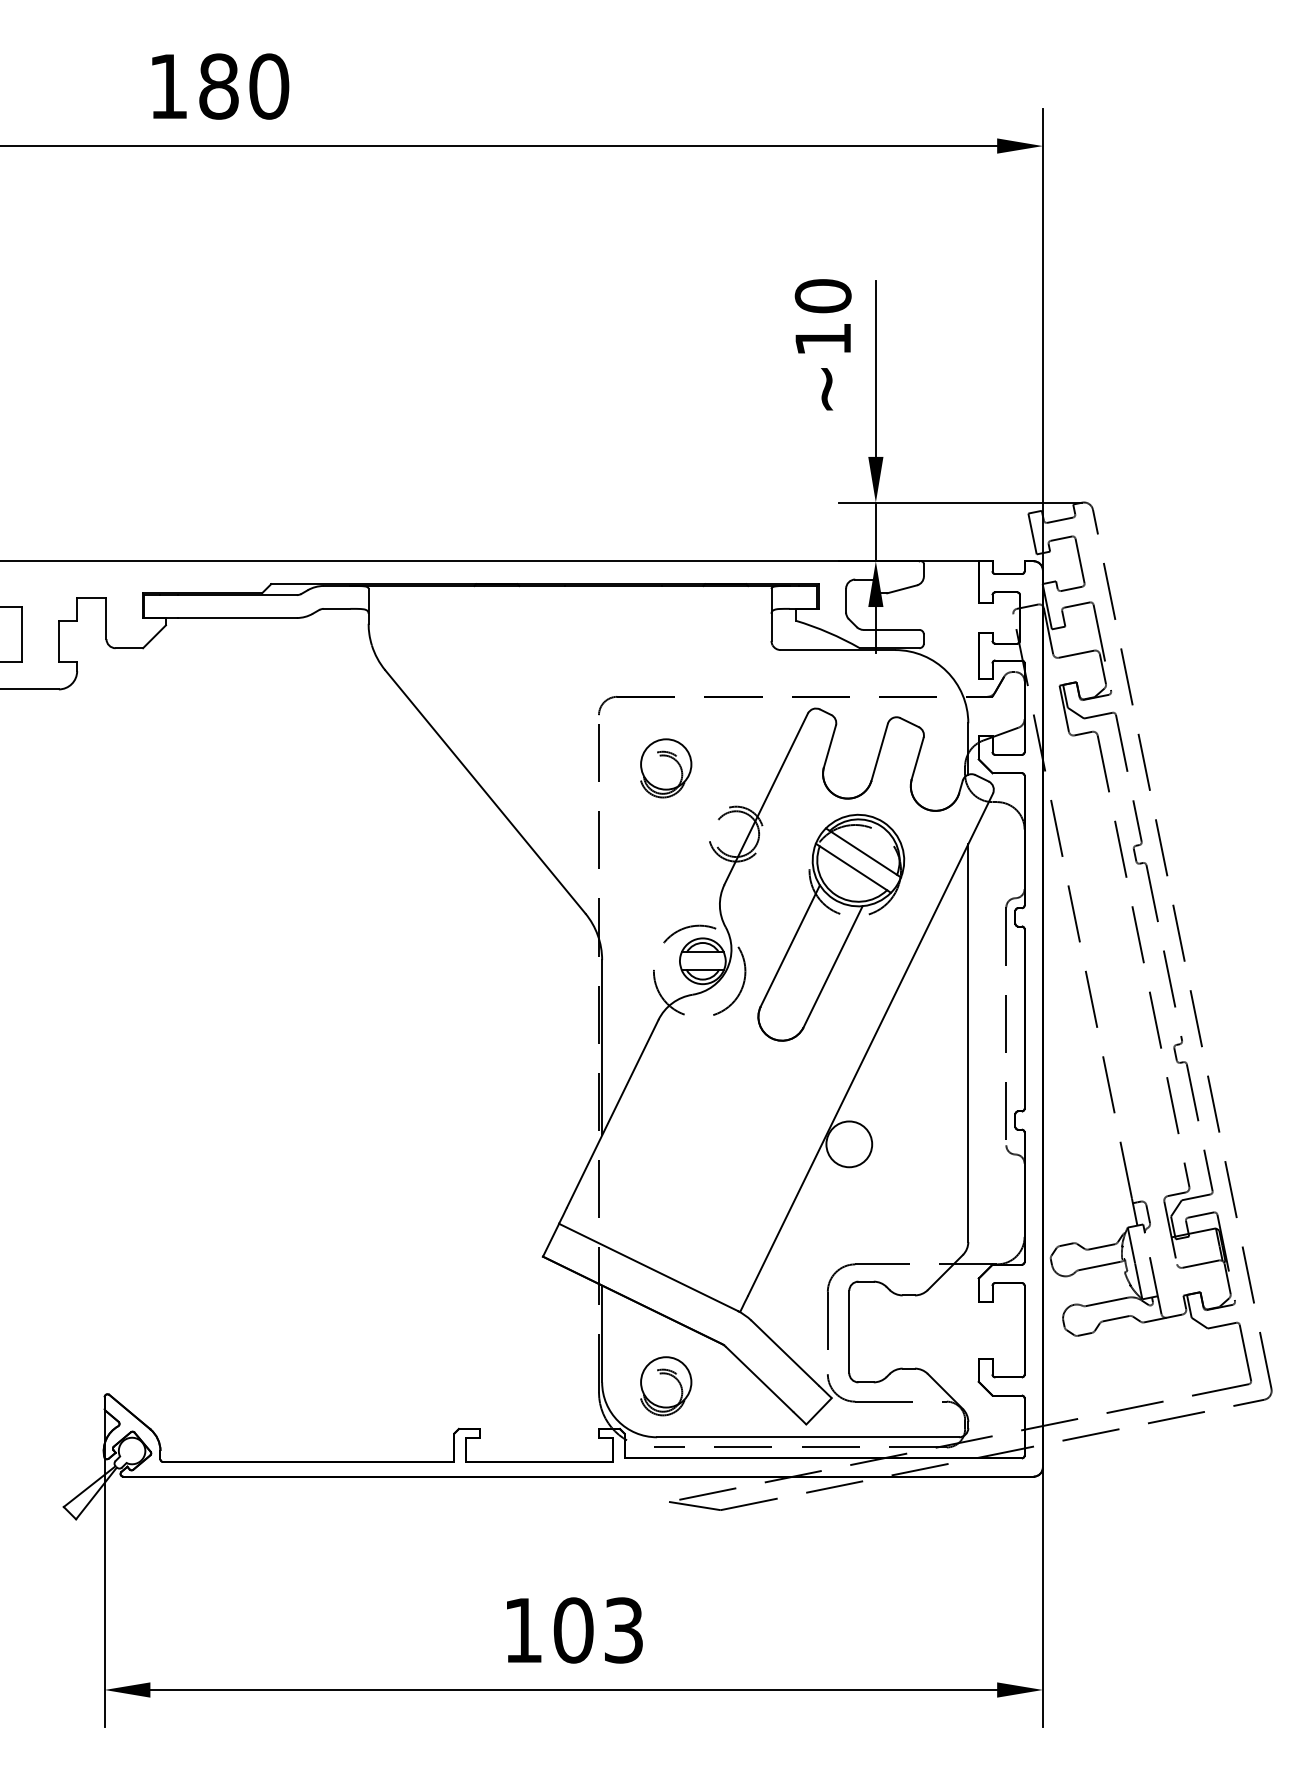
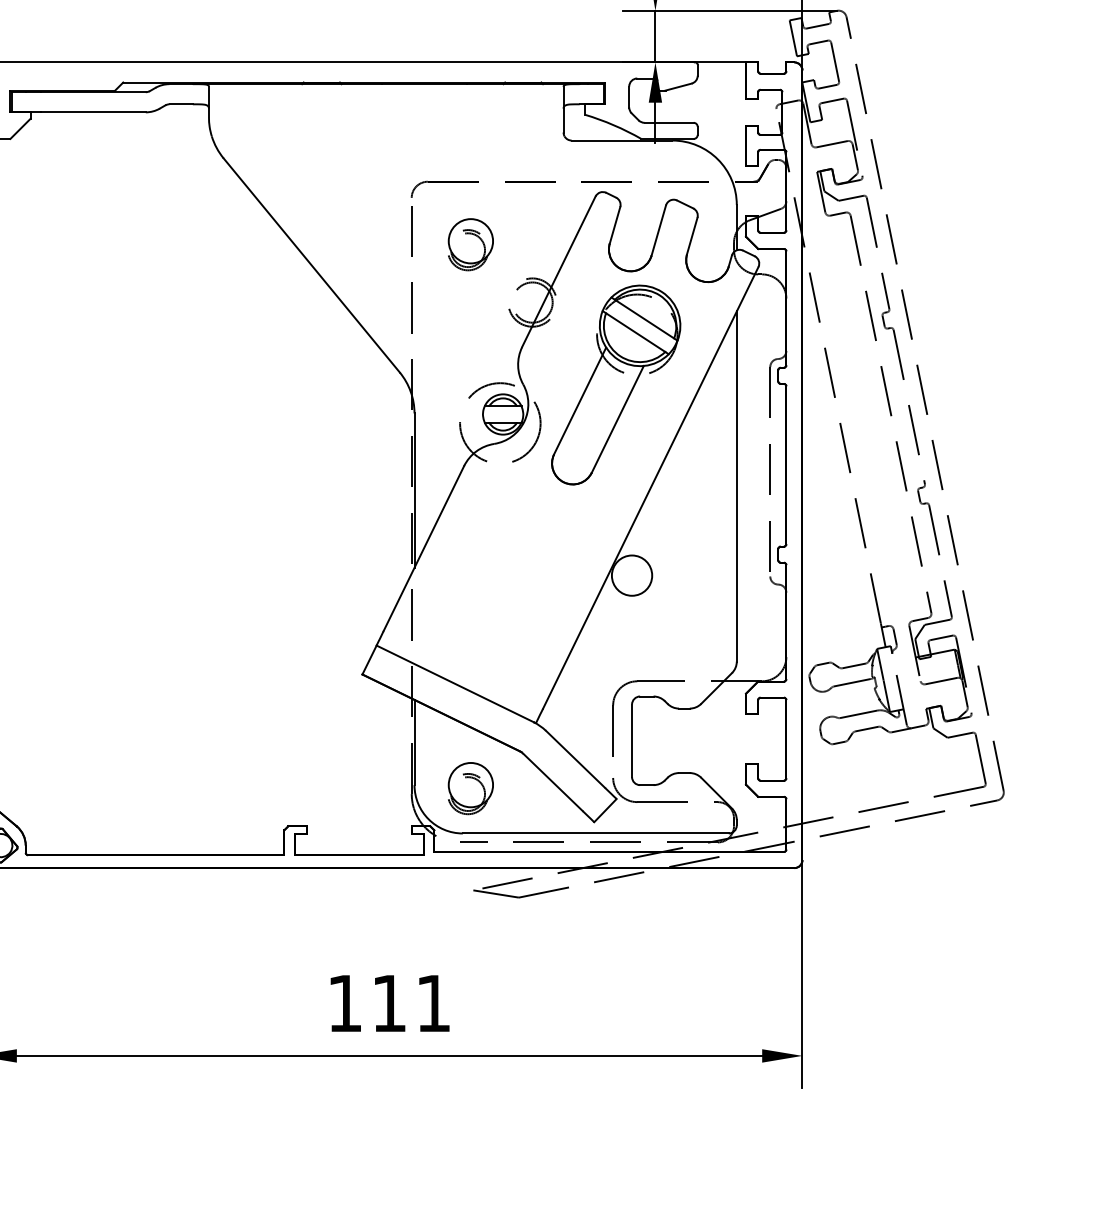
text: (597, 1630) -> (410, 1003), 103 -> 111

